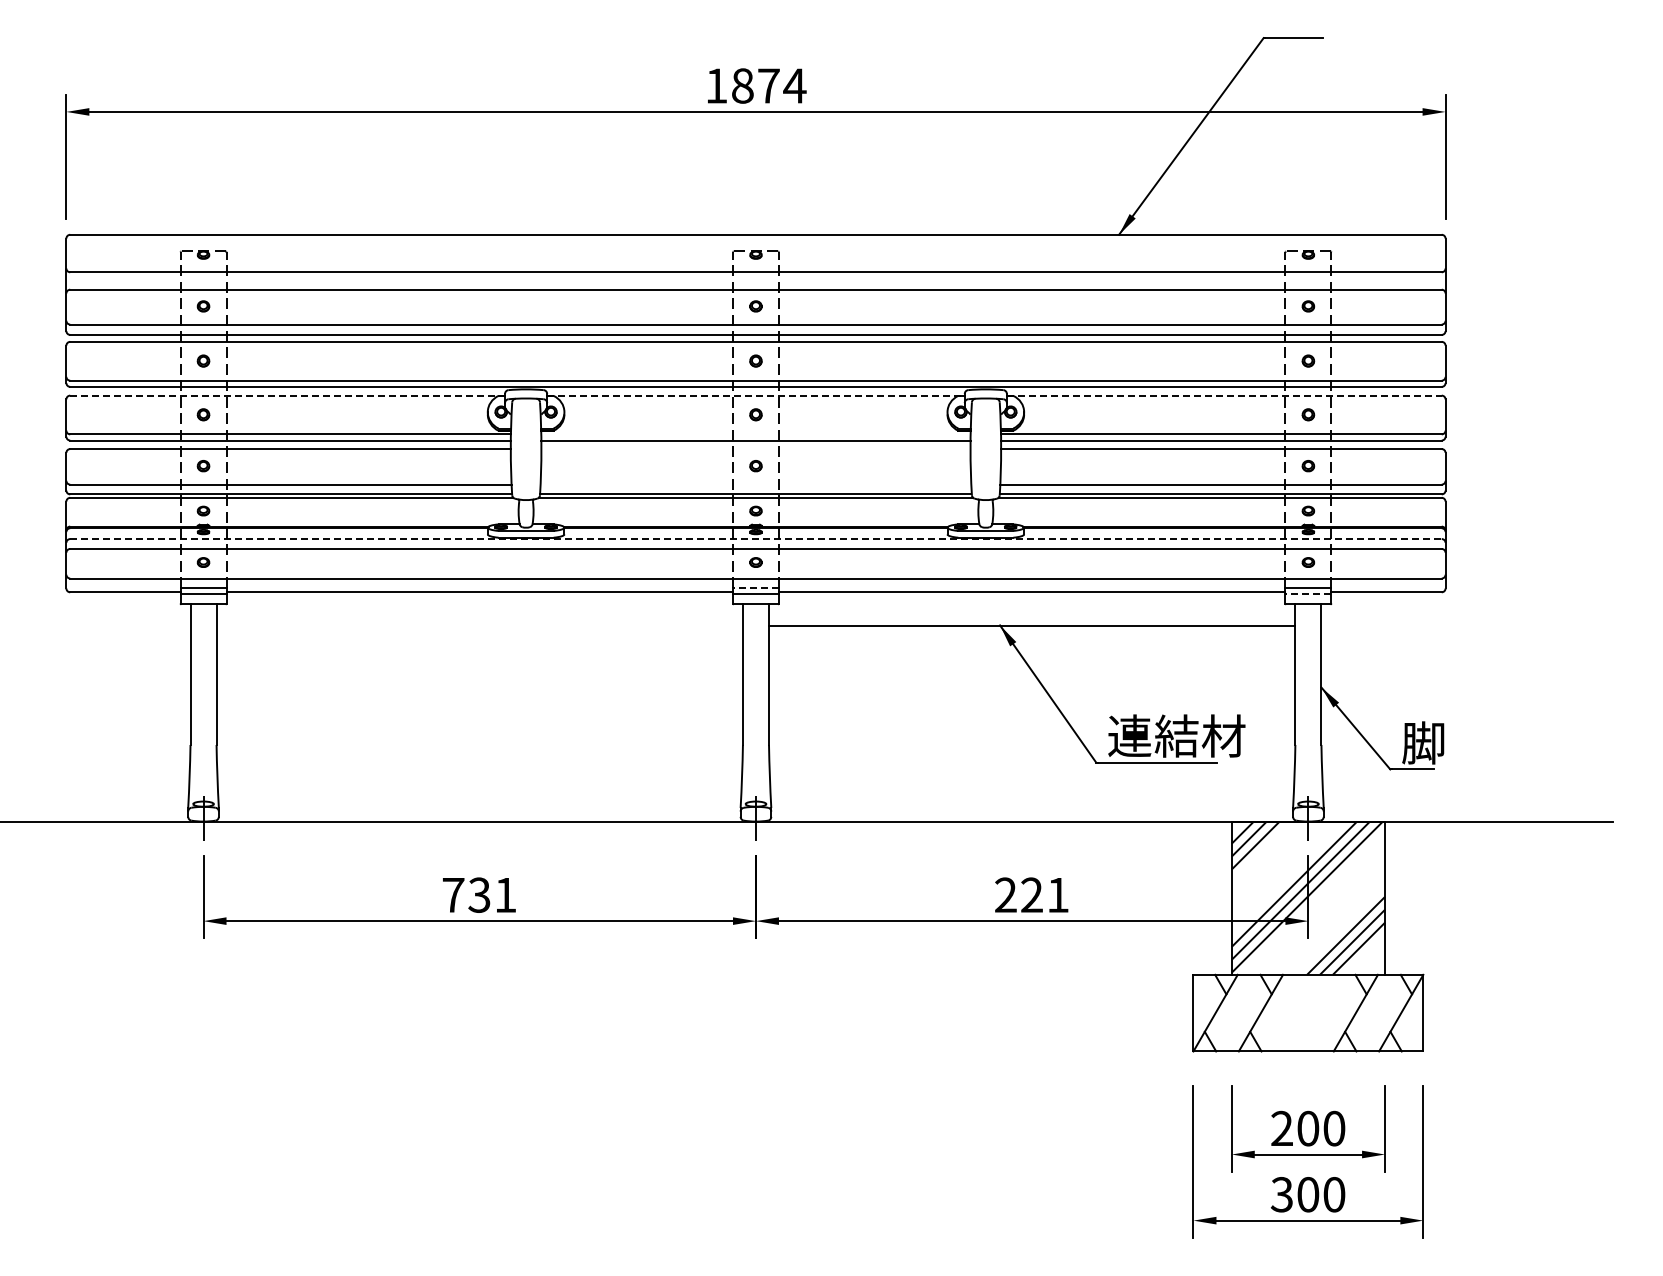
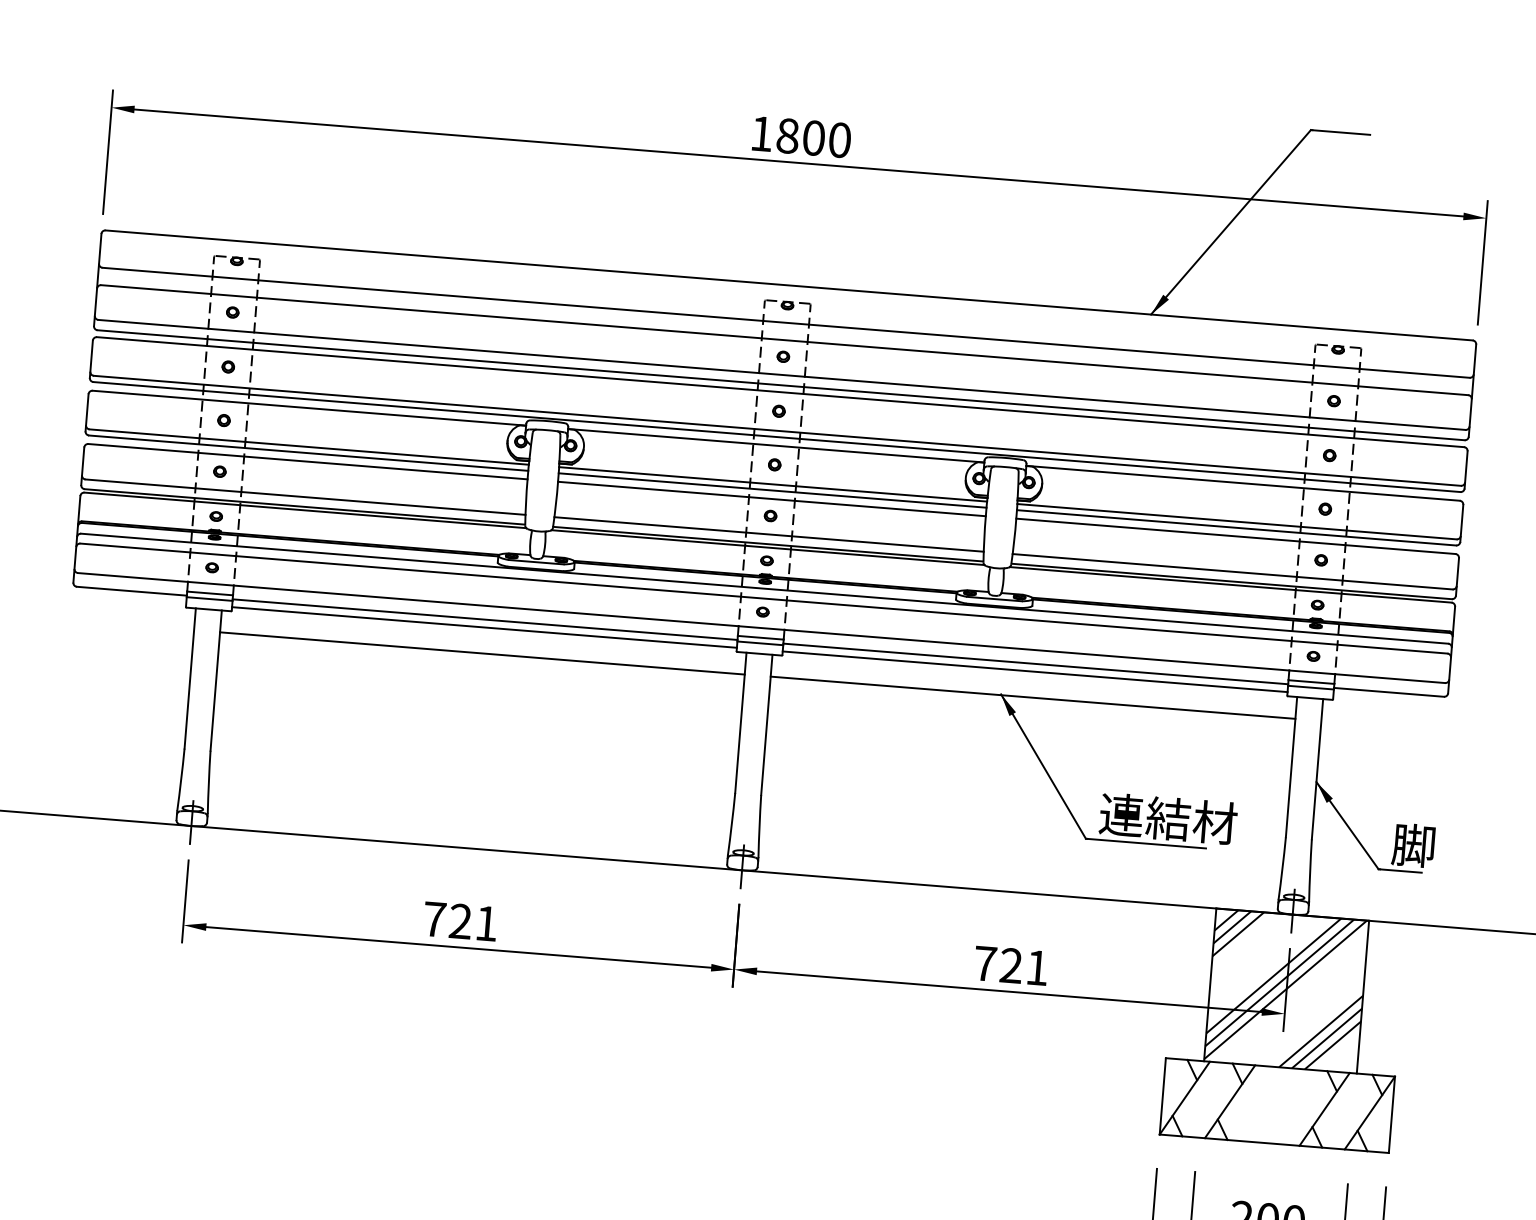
text: (782, 85) -> (827, 138), 1874 -> 1800
line: (288, 395) -> (310, 408), dashed -> solid
line: (755, 395) -> (775, 445), dashed -> solid
line: (1224, 395) -> (1243, 483), dashed -> solid
line: (755, 434) -> (772, 484), added
line: (755, 449) -> (771, 499), added
line: (755, 484) -> (768, 534), added
line: (755, 539) -> (764, 589), dashed -> solid
line: (755, 588) -> (760, 637), dashed -> solid
line: (1308, 593) -> (1311, 687), dashed -> solid
line: (479, 600) -> (484, 627), added
line: (1031, 600) -> (1034, 672), added
line: (479, 626) -> (482, 653), added
text: (1005, 894) -> (984, 963), 221 -> 721
text: (479, 895) -> (460, 921), 731 -> 721

